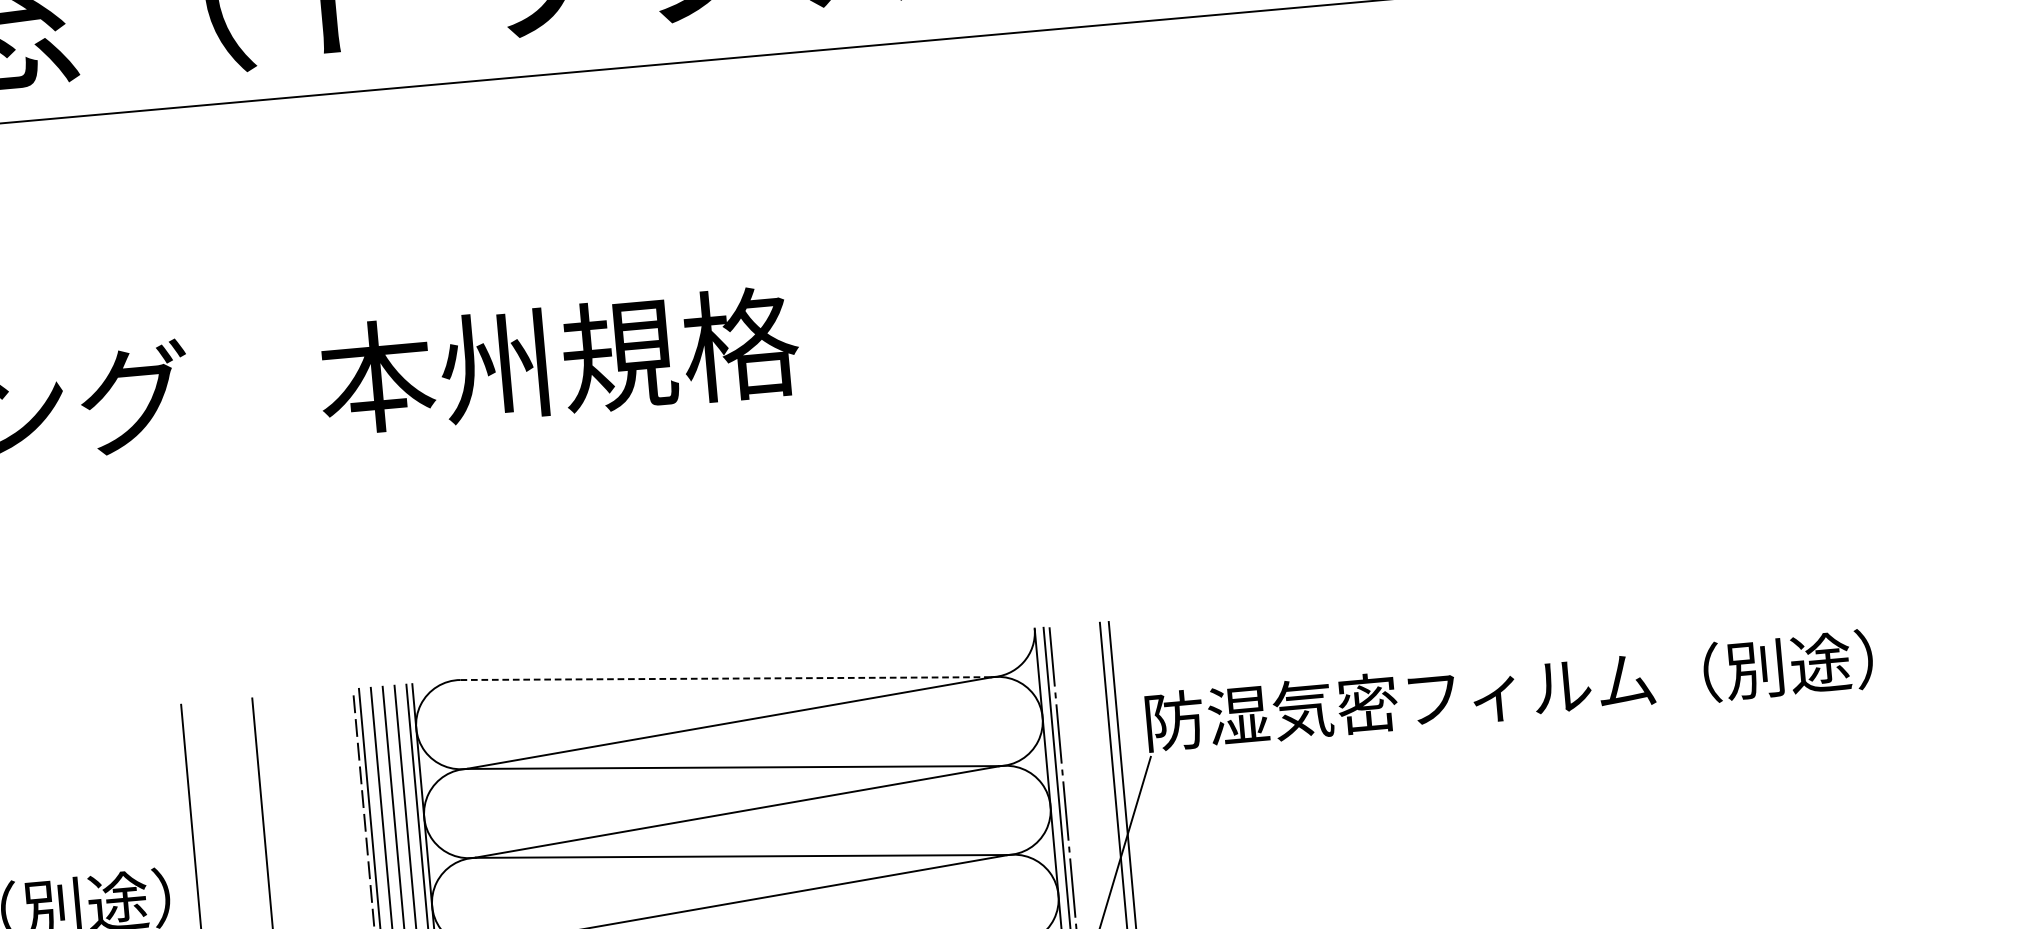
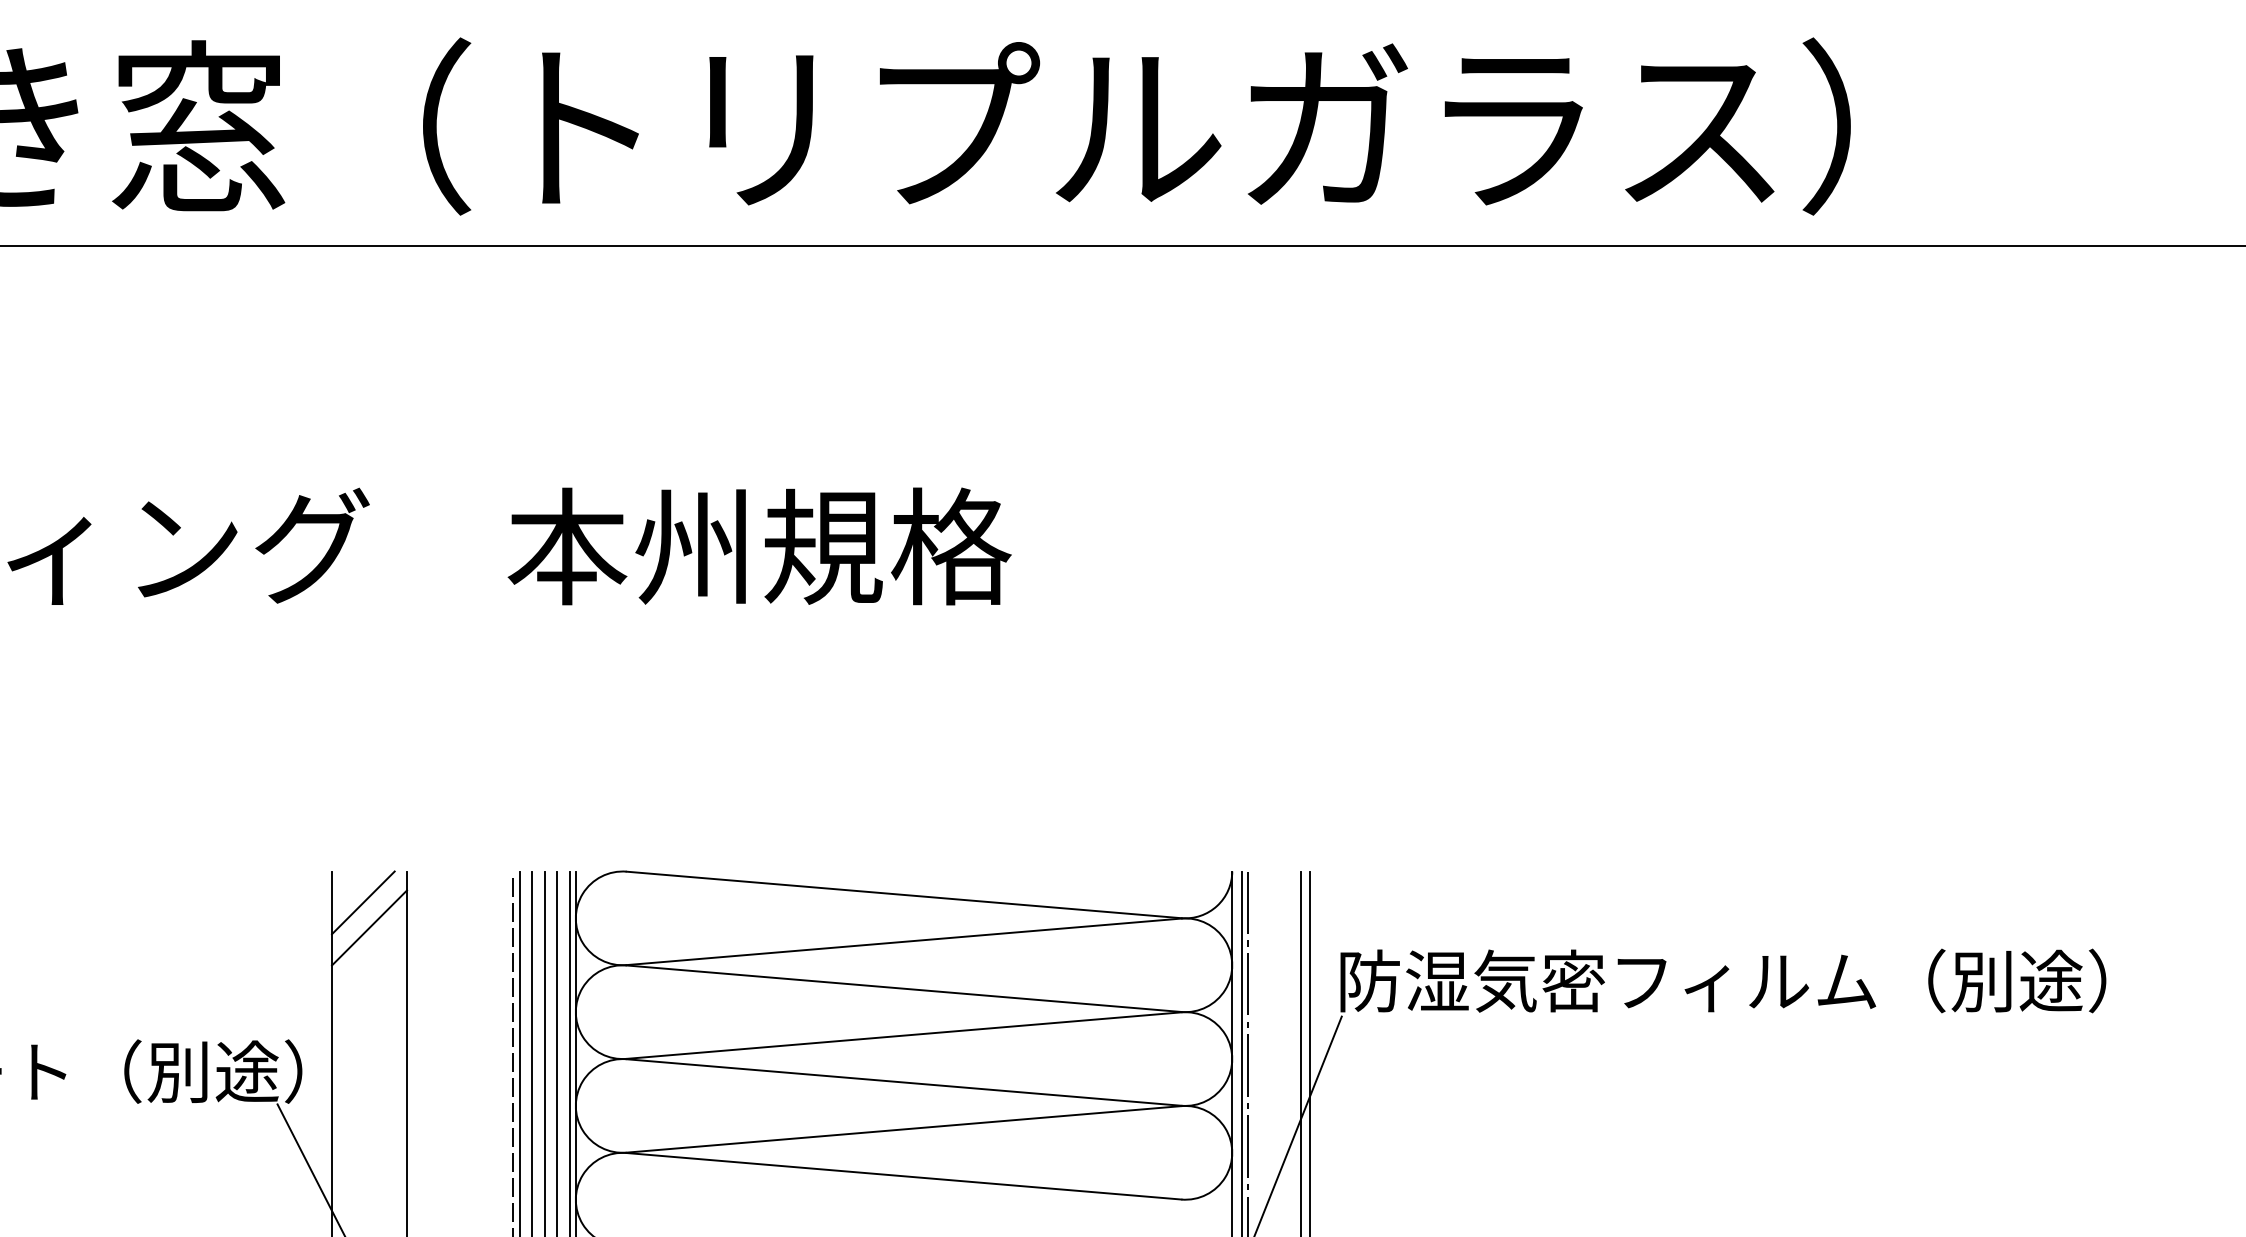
line: (725, 678) -> (904, 894), dashed -> solid
line: (213, 731) -> (363, 902), added
line: (221, 754) -> (369, 927), added

